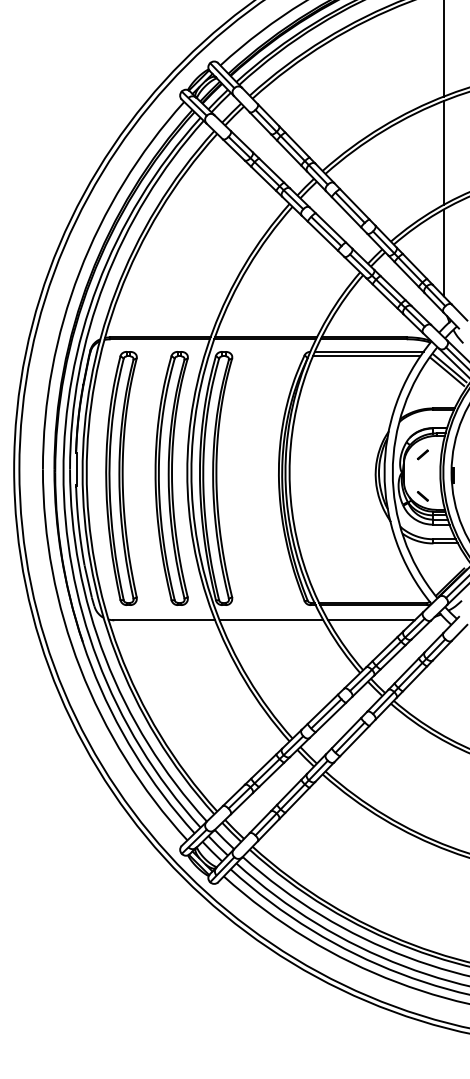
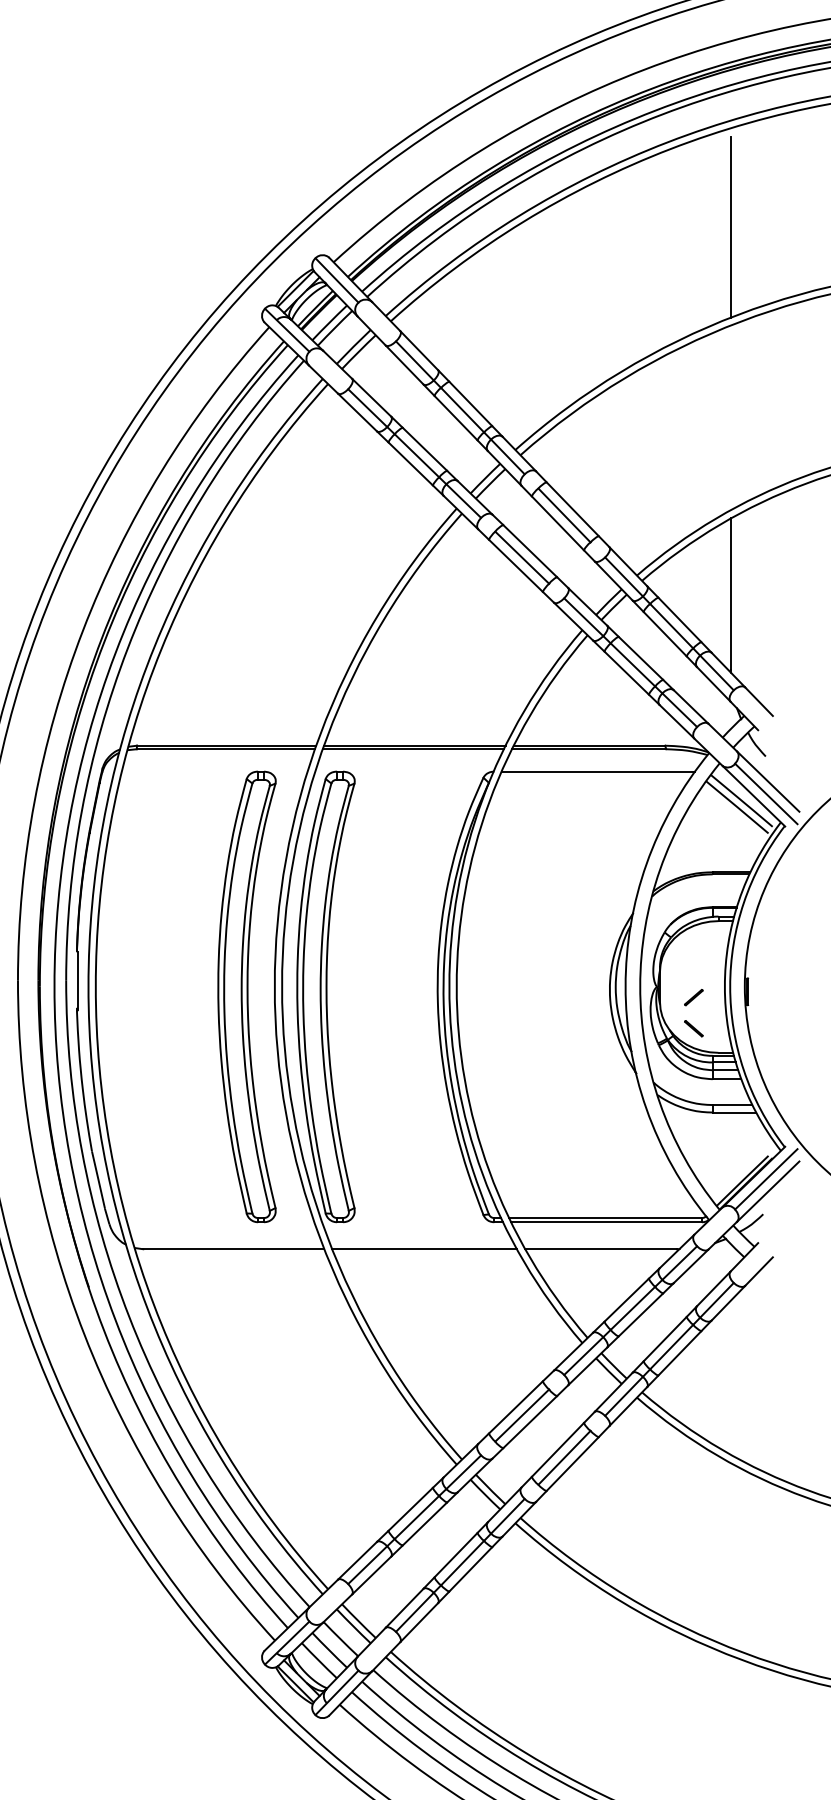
line: (443, 152) -> (730, 417), removed
line: (366, 356) -> (593, 779), removed
part: (422, 454) -> (693, 996), moved
part: (121, 478) -> (157, 996), removed

